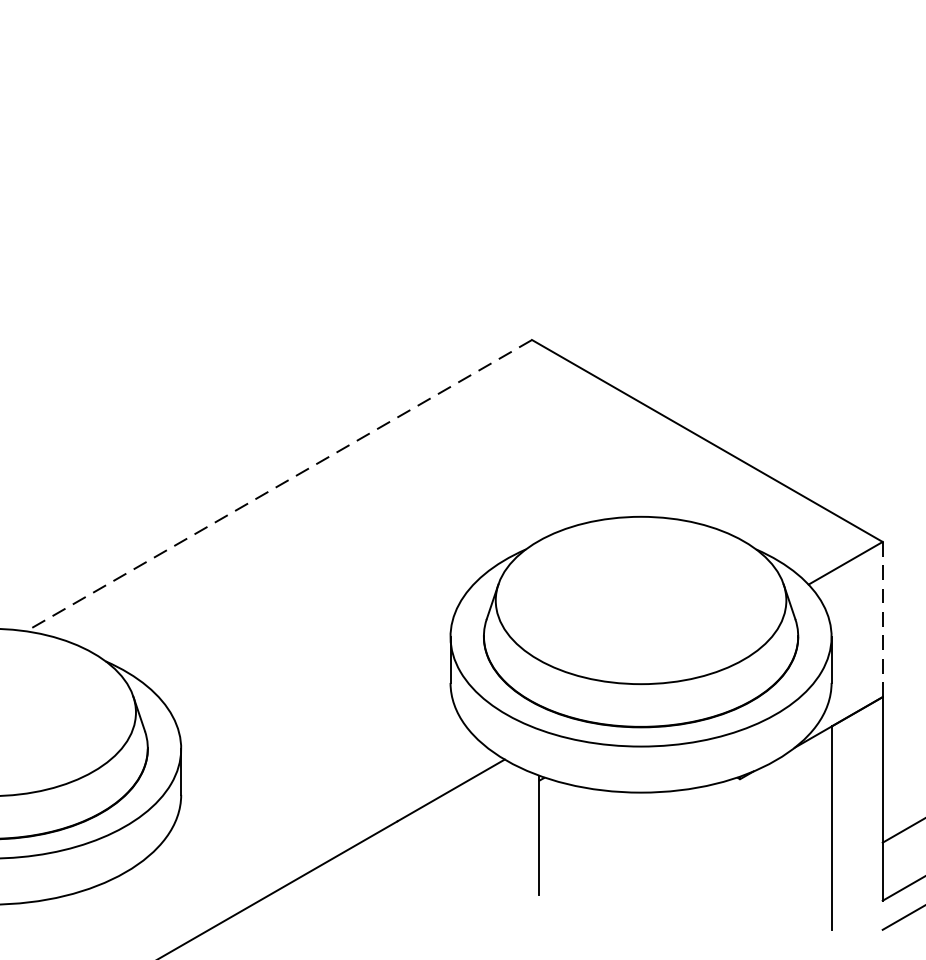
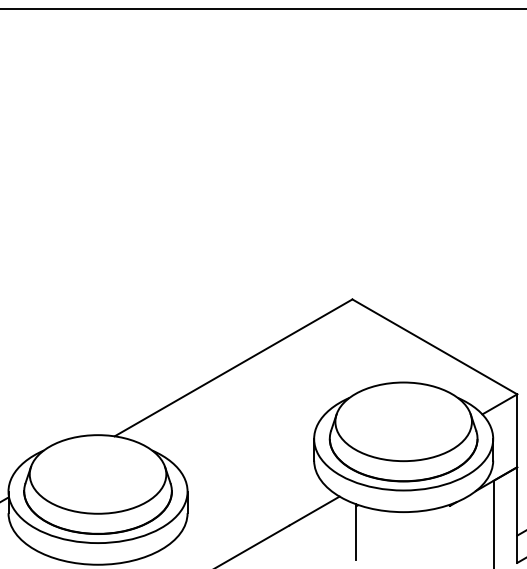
line: (278, 486) -> (233, 368), dashed -> solid
line: (883, 618) -> (517, 430), dashed -> solid

